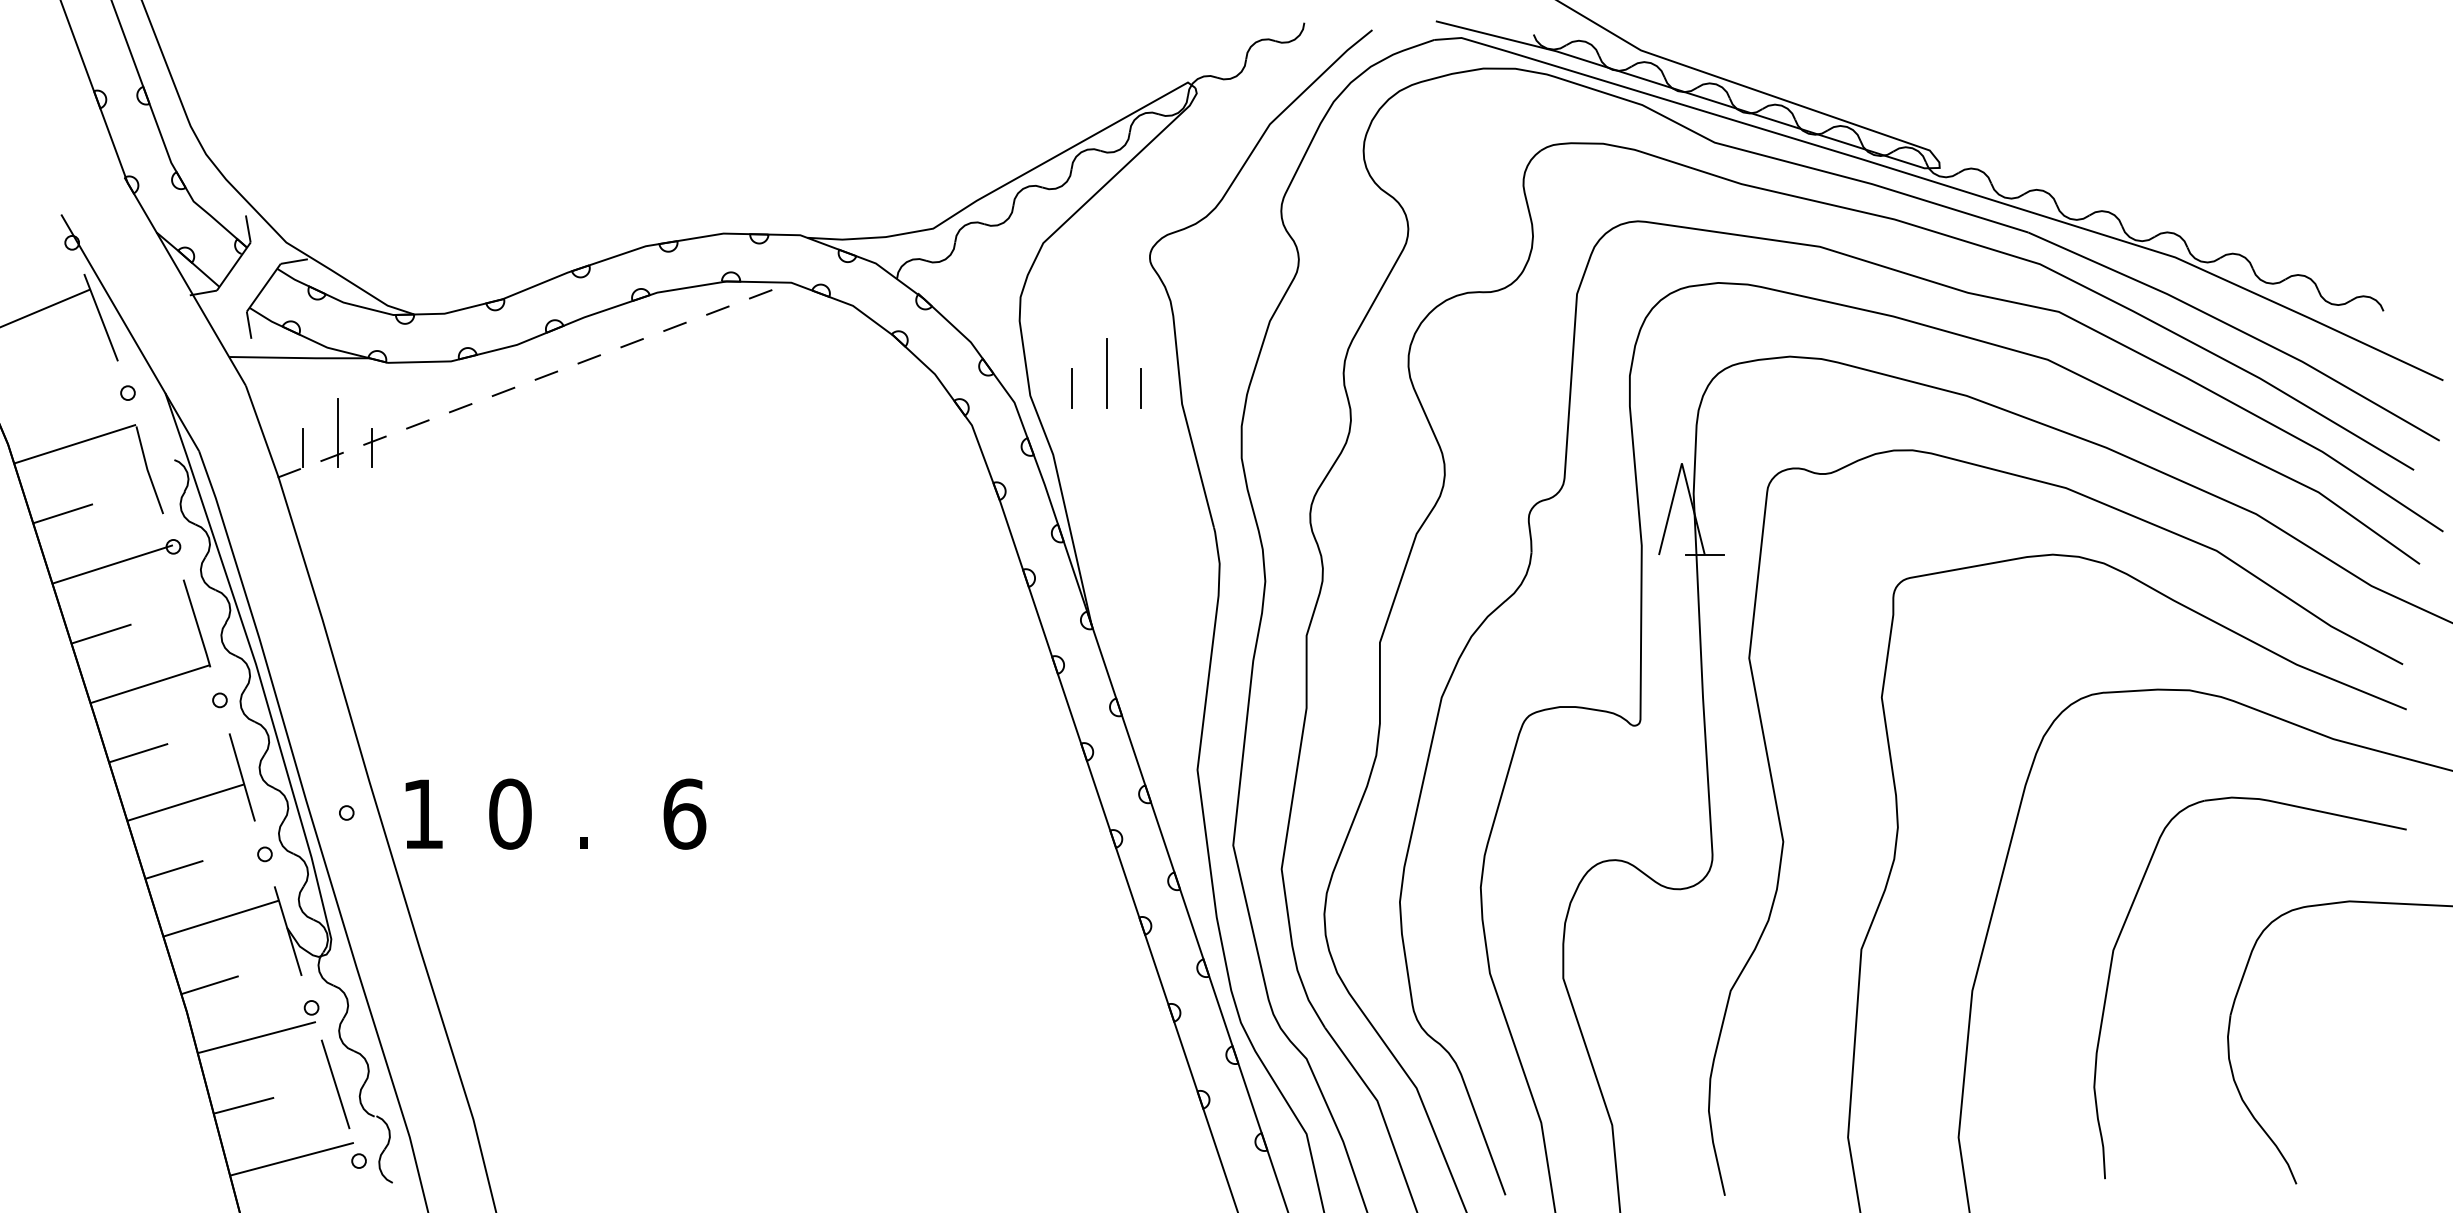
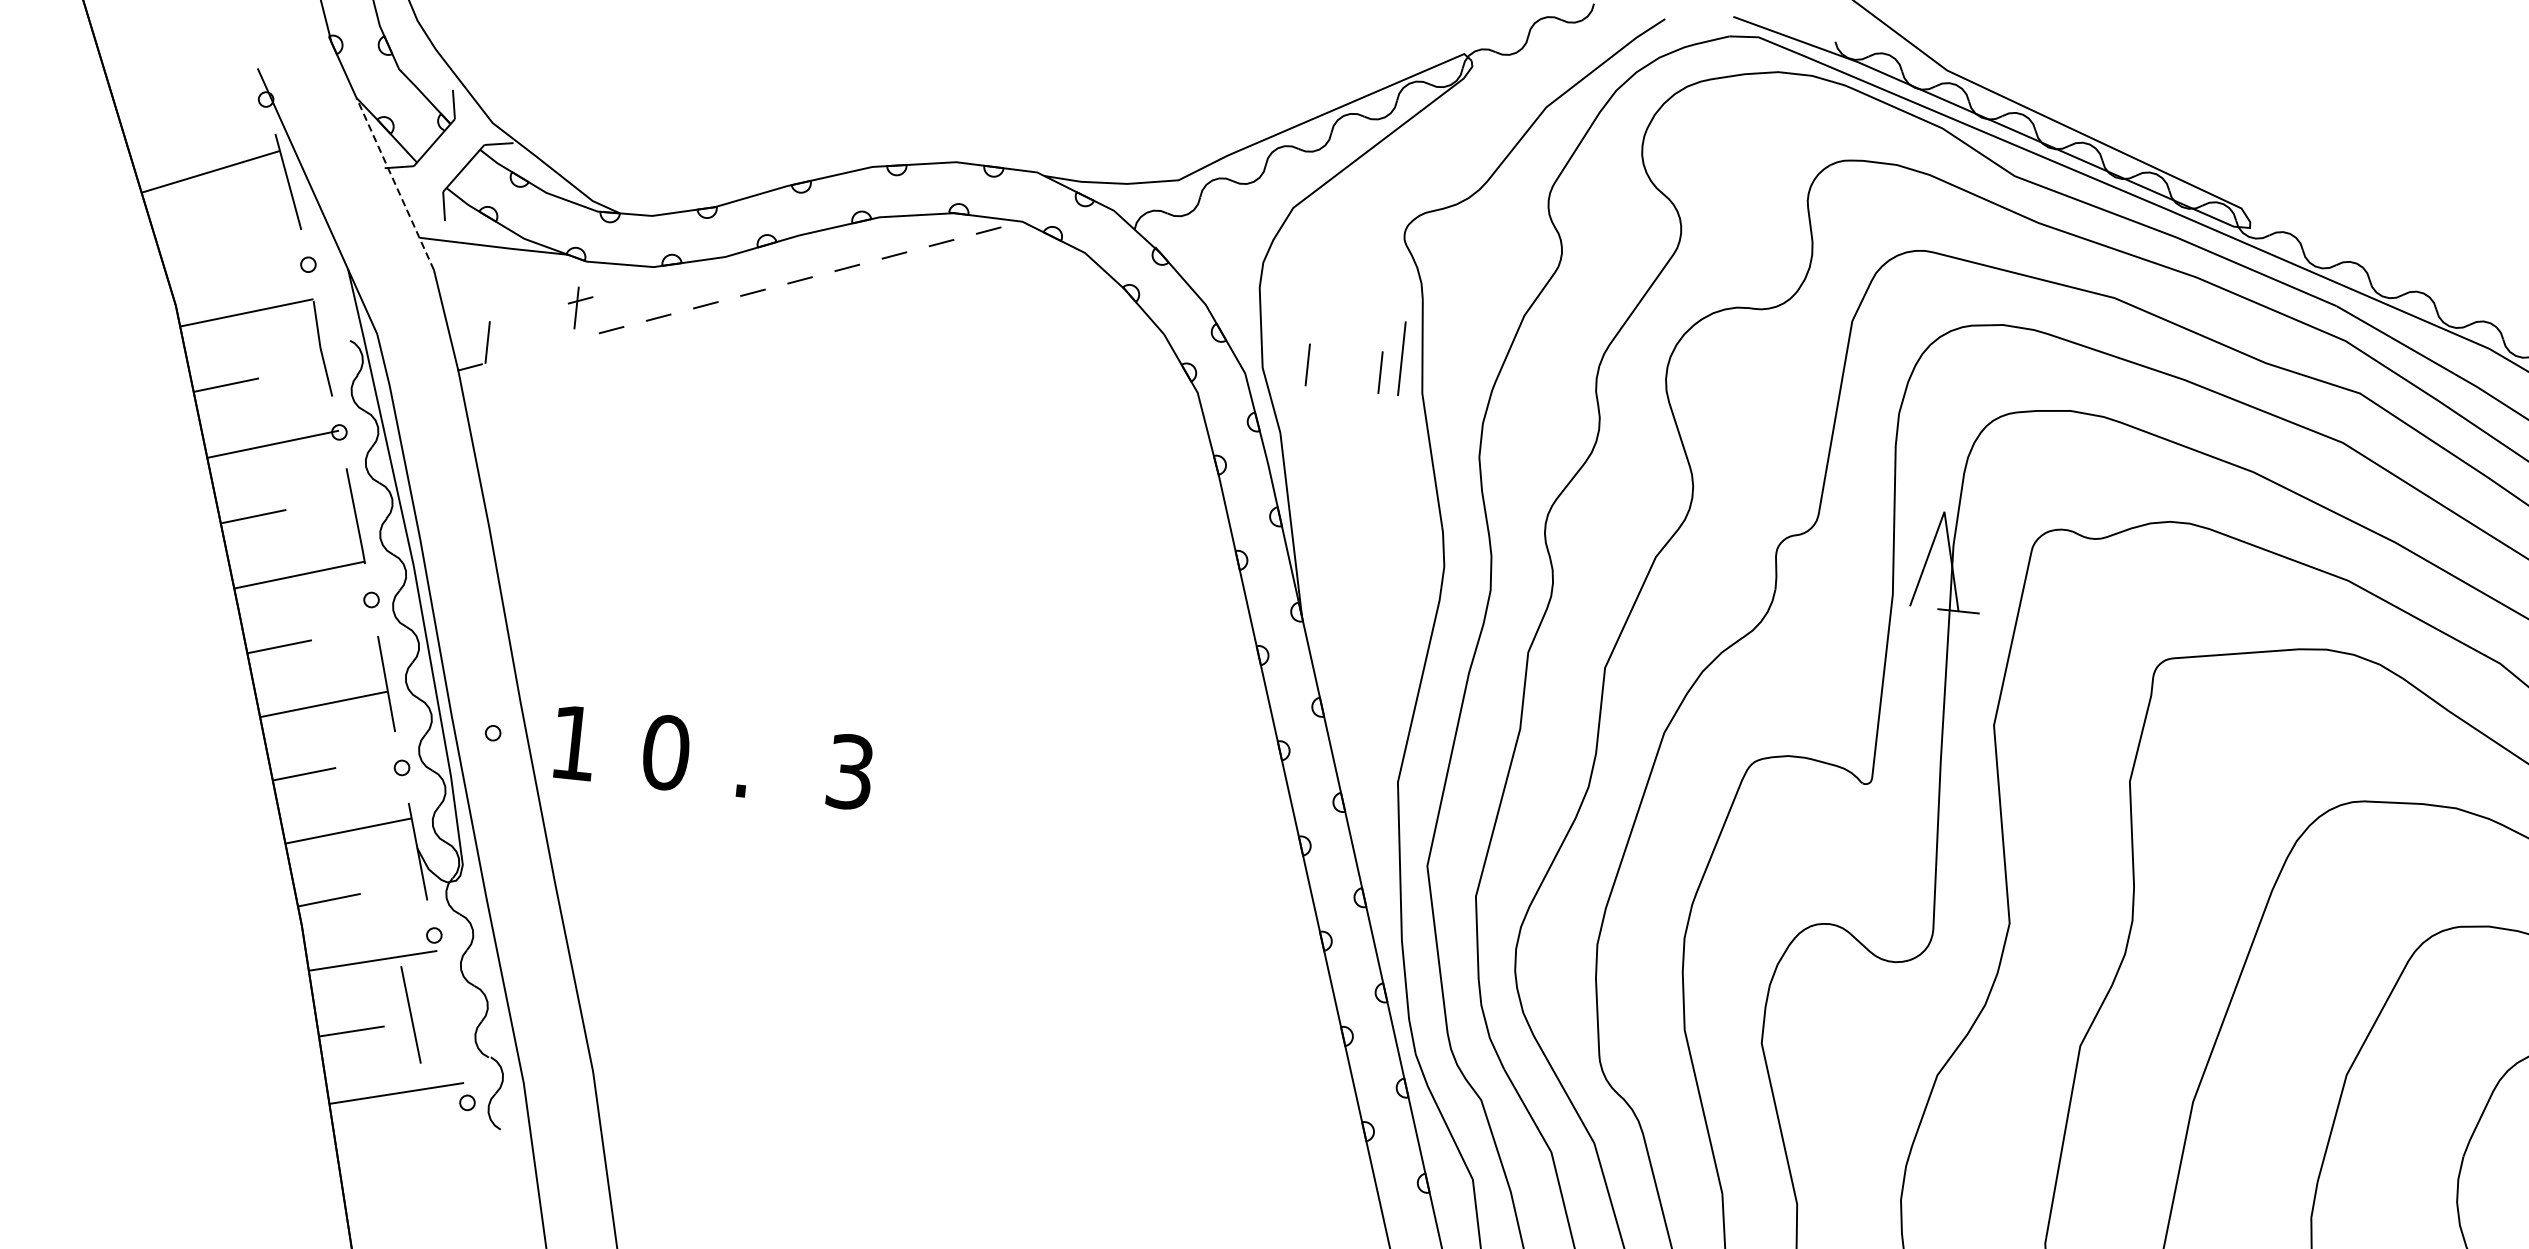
line: (201, 309) -> (395, 184), solid -> dashed
line: (1106, 373) -> (1401, 358), moved
part: (331, 432) -> (519, 329), removed
part: (374, 447) -> (579, 307), moved
text: (684, 813) -> (850, 771), 6 -> 3
line: (335, 1084) -> (410, 1014), moved

